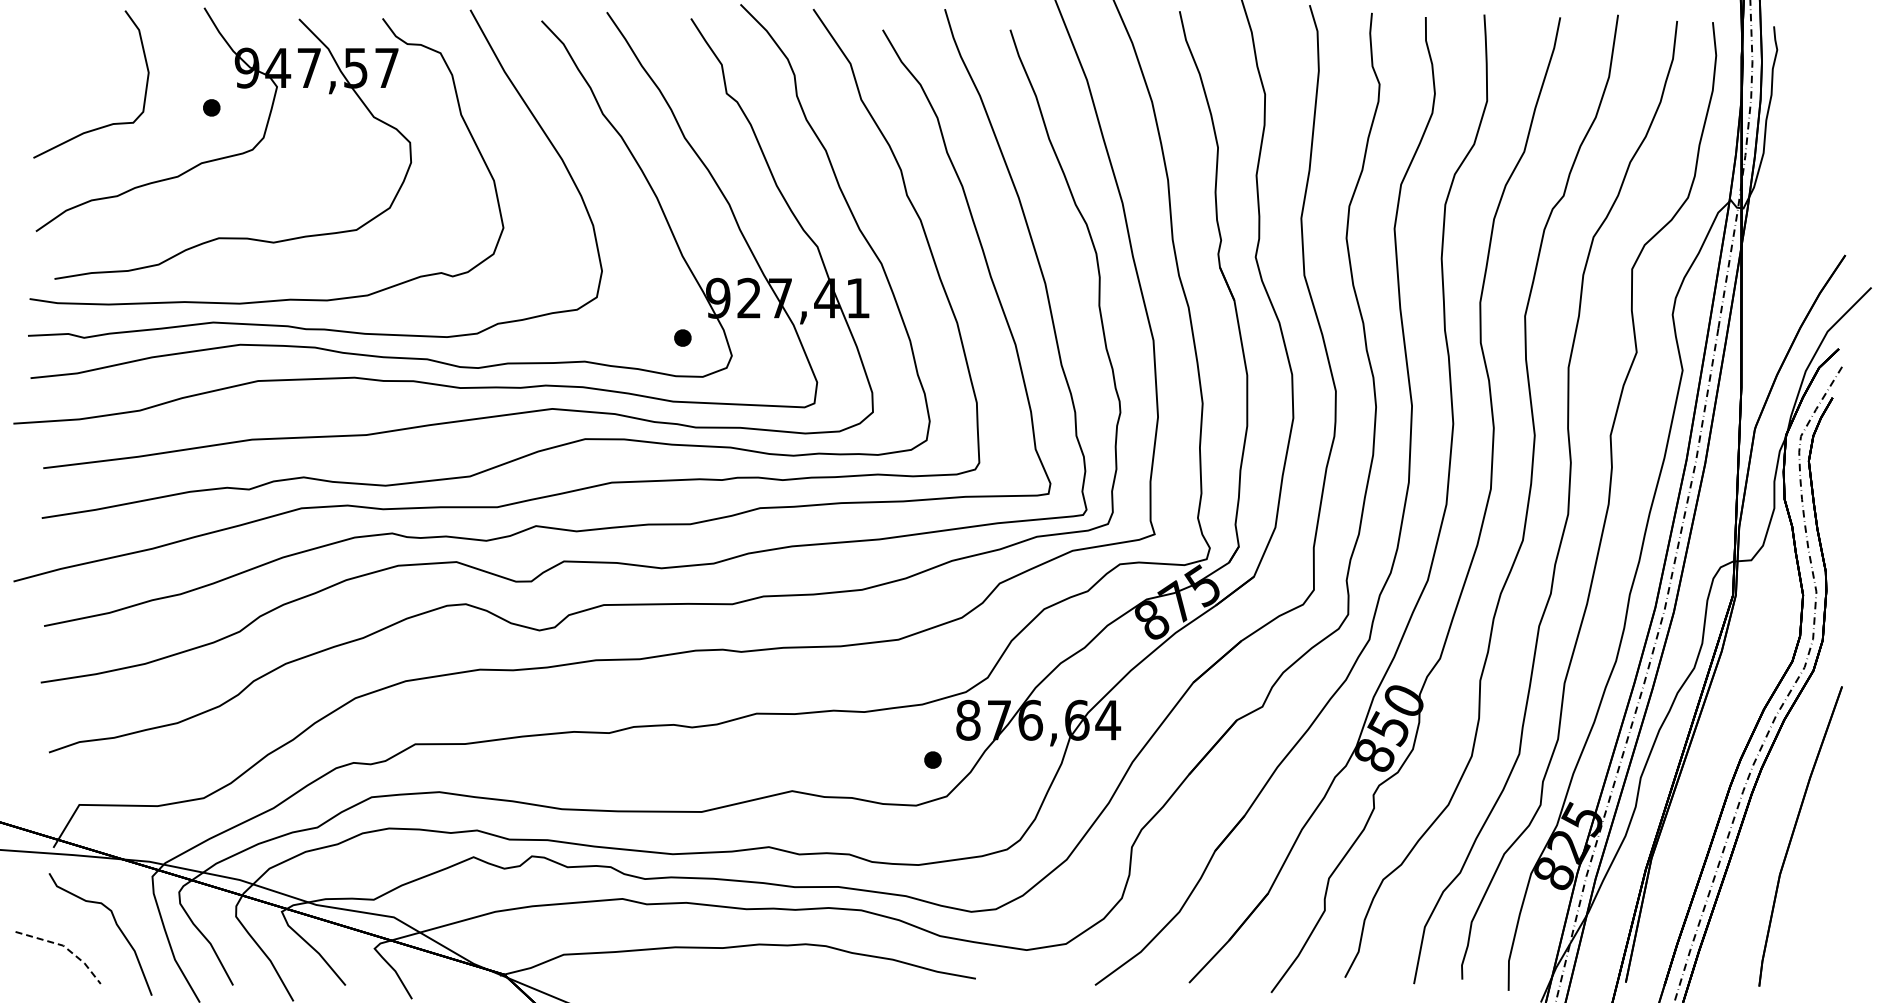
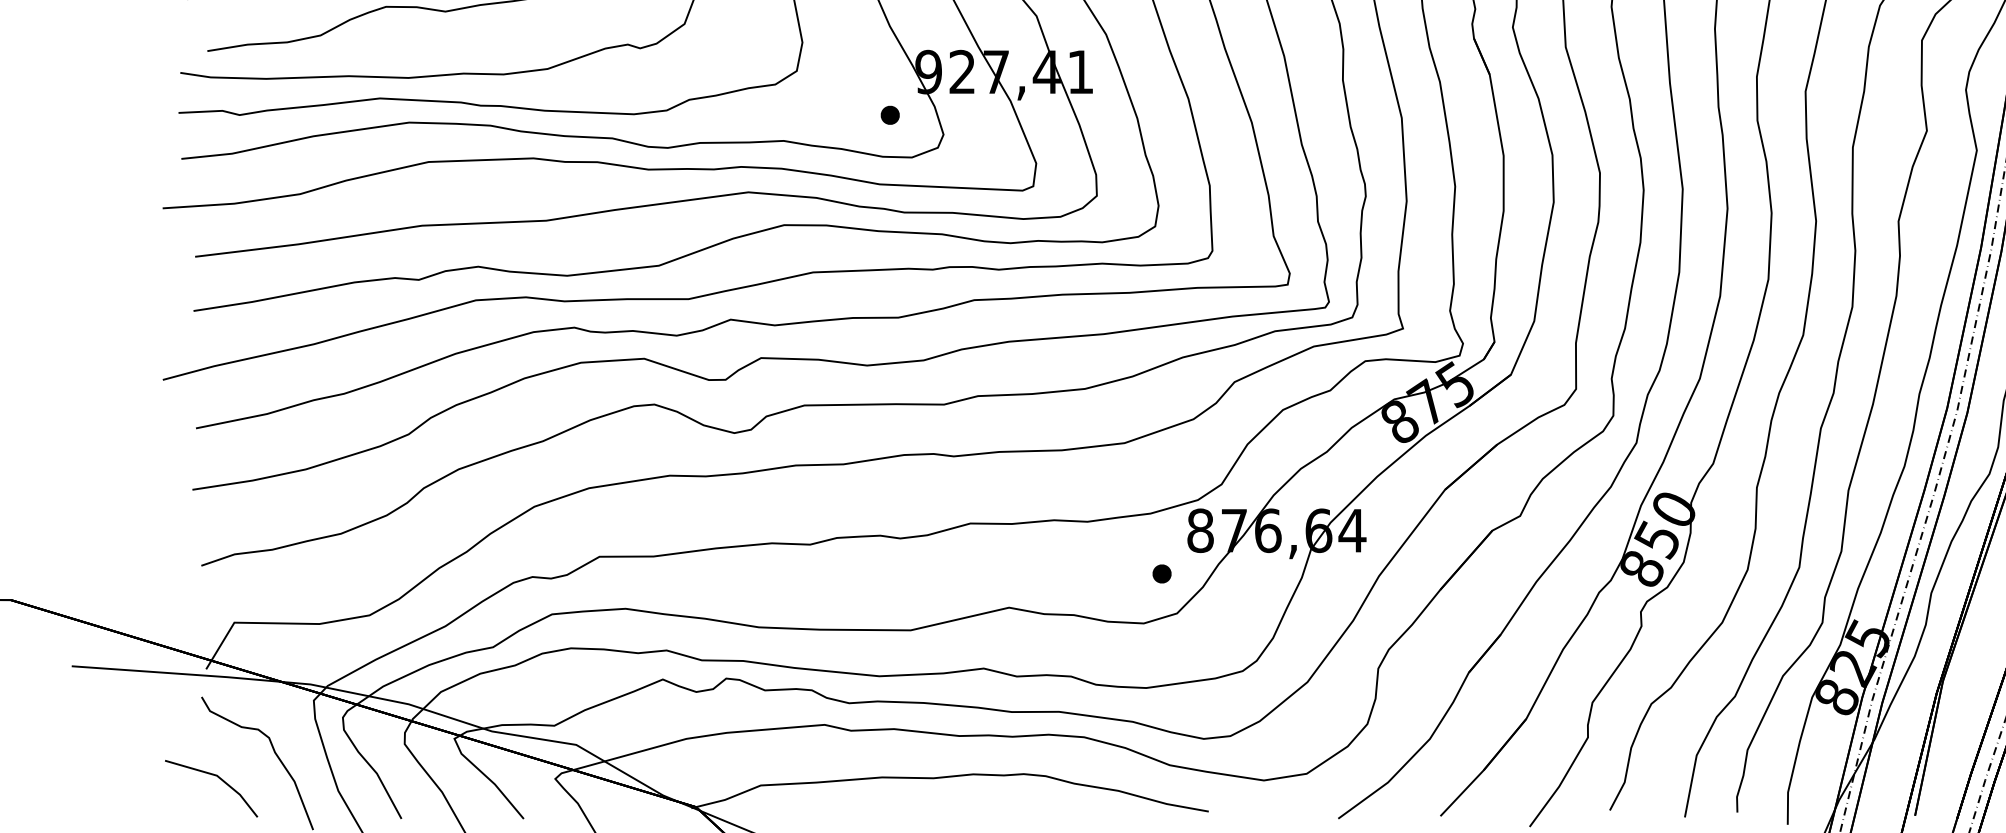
line: (65, 947) -> (219, 777), dashed -> solid

